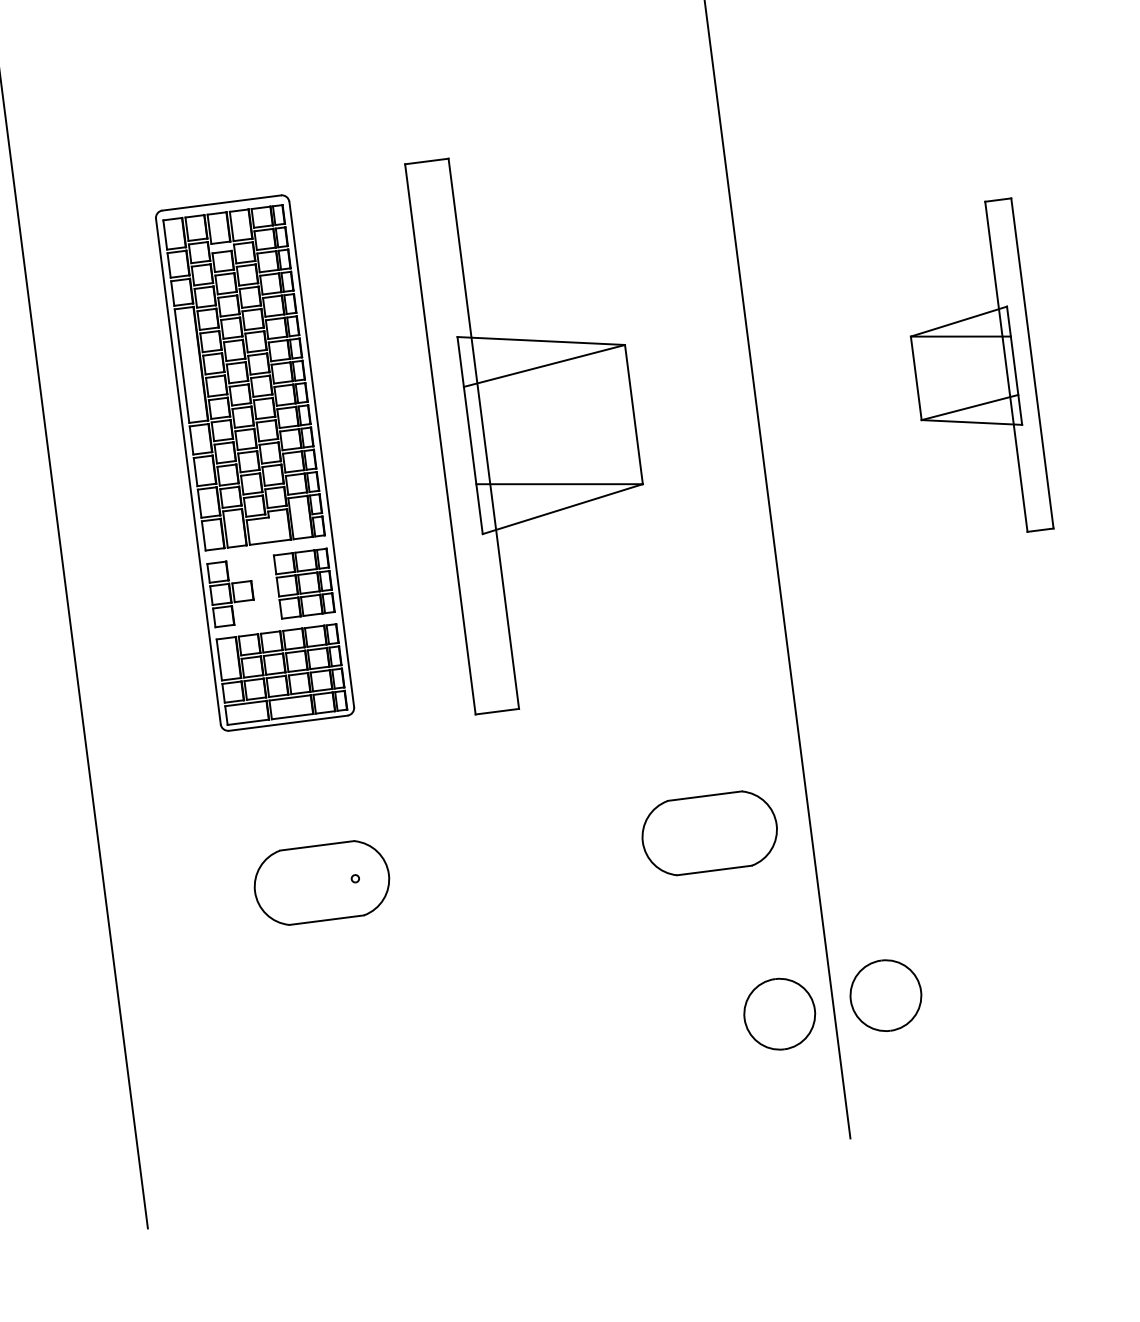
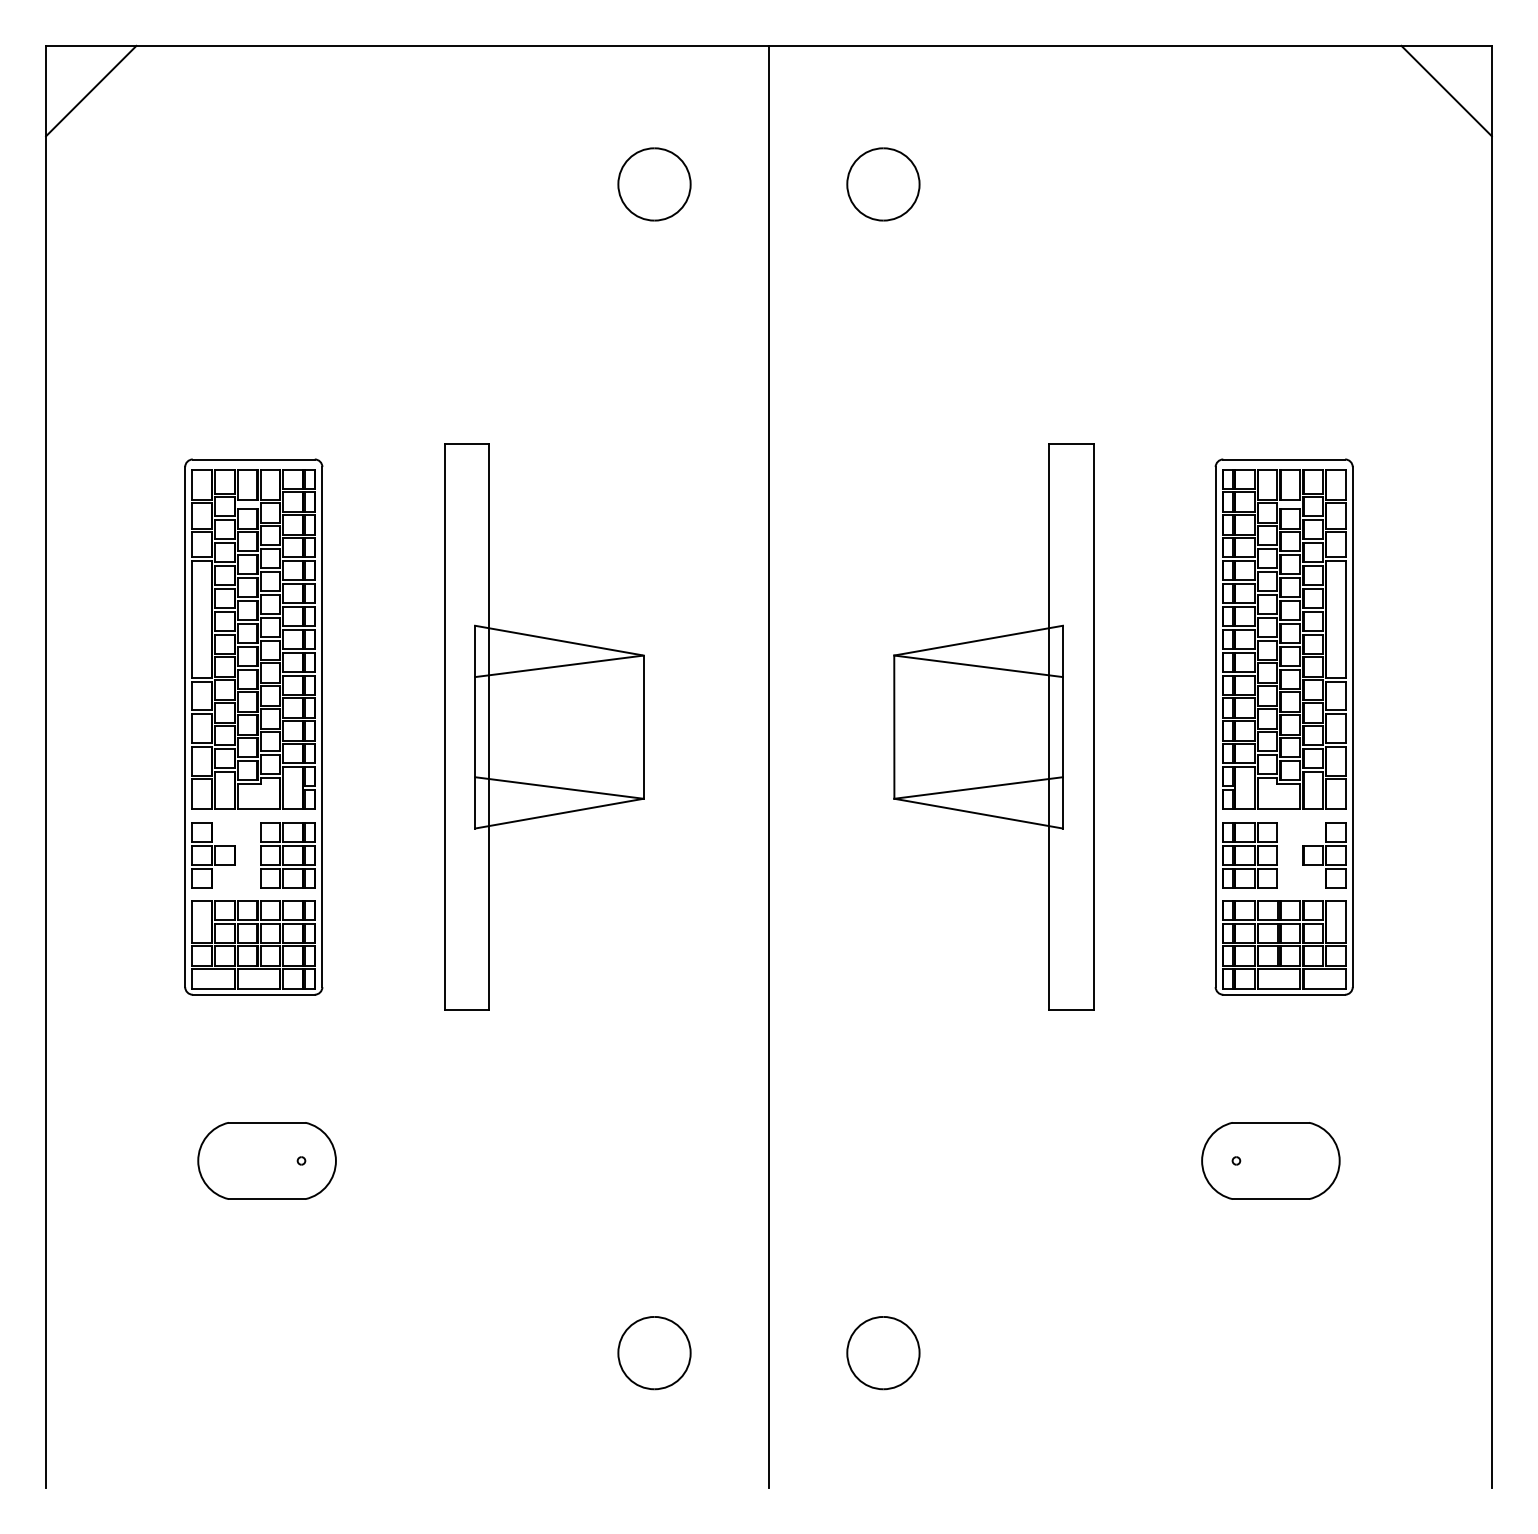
part: (973, 370) -> (993, 726), size x1.67
part: (709, 833) -> (665, 1160), removed
part: (886, 996) -> (883, 1353), moved
part: (779, 1014) -> (654, 1353), moved

